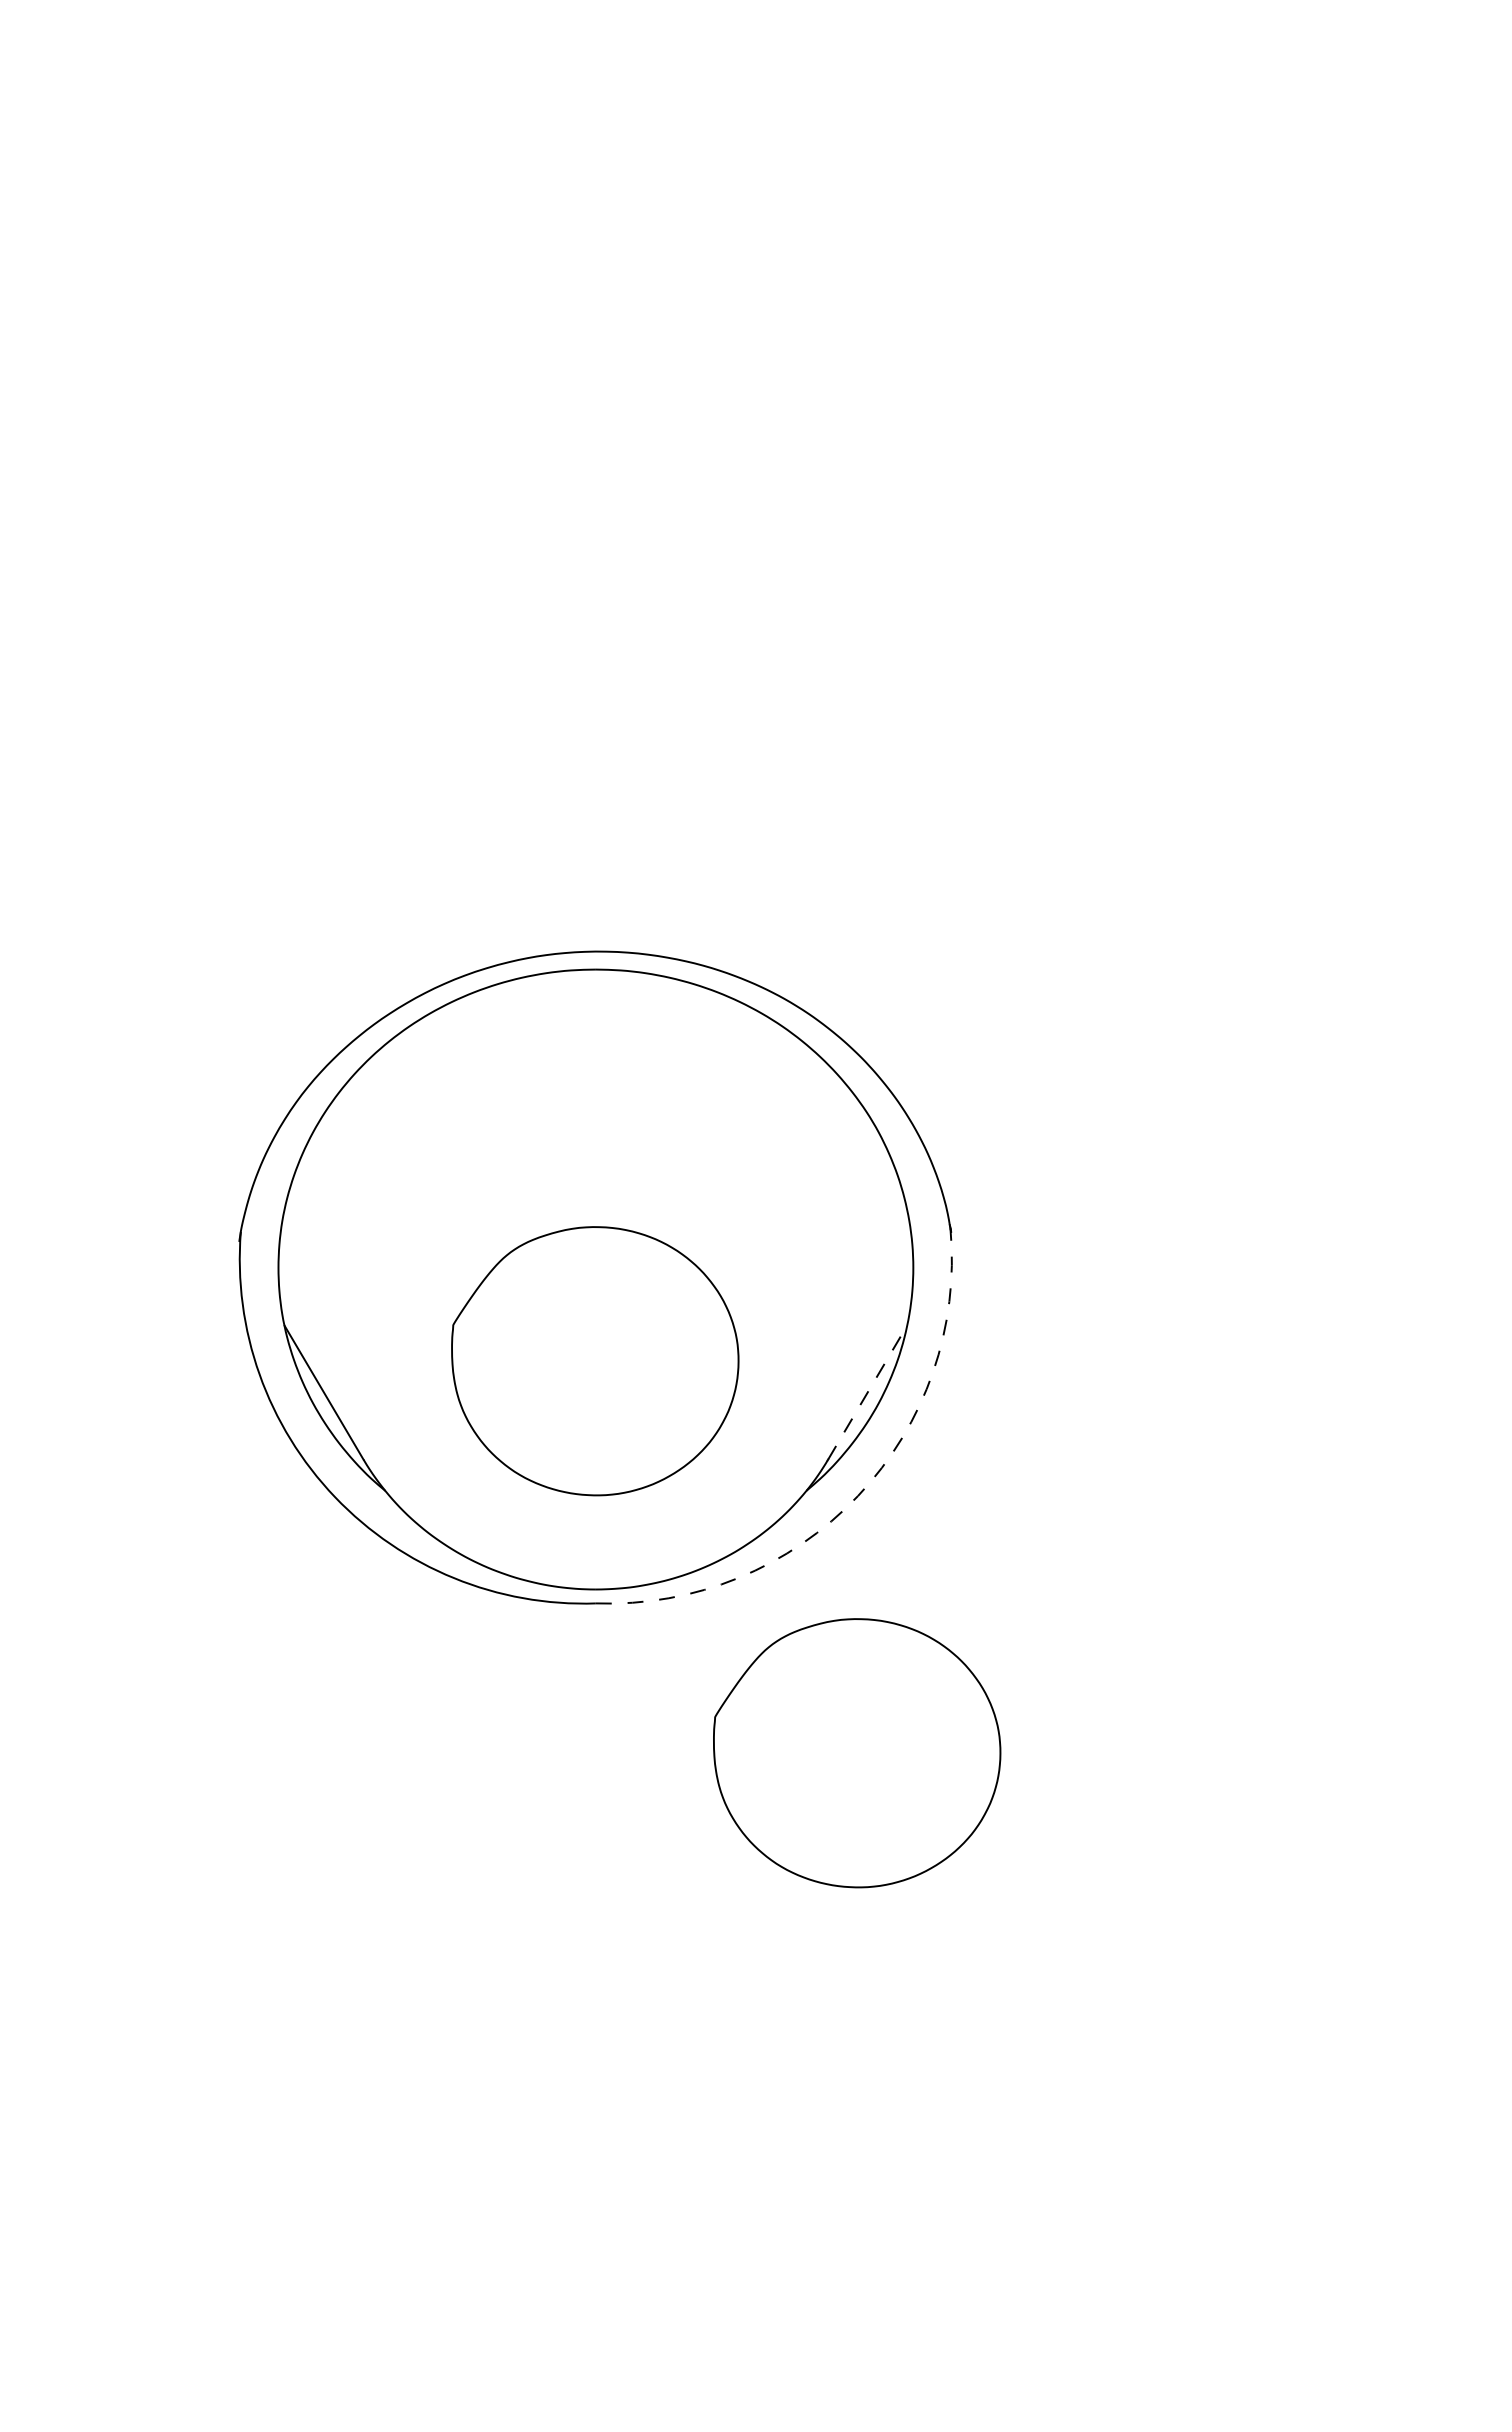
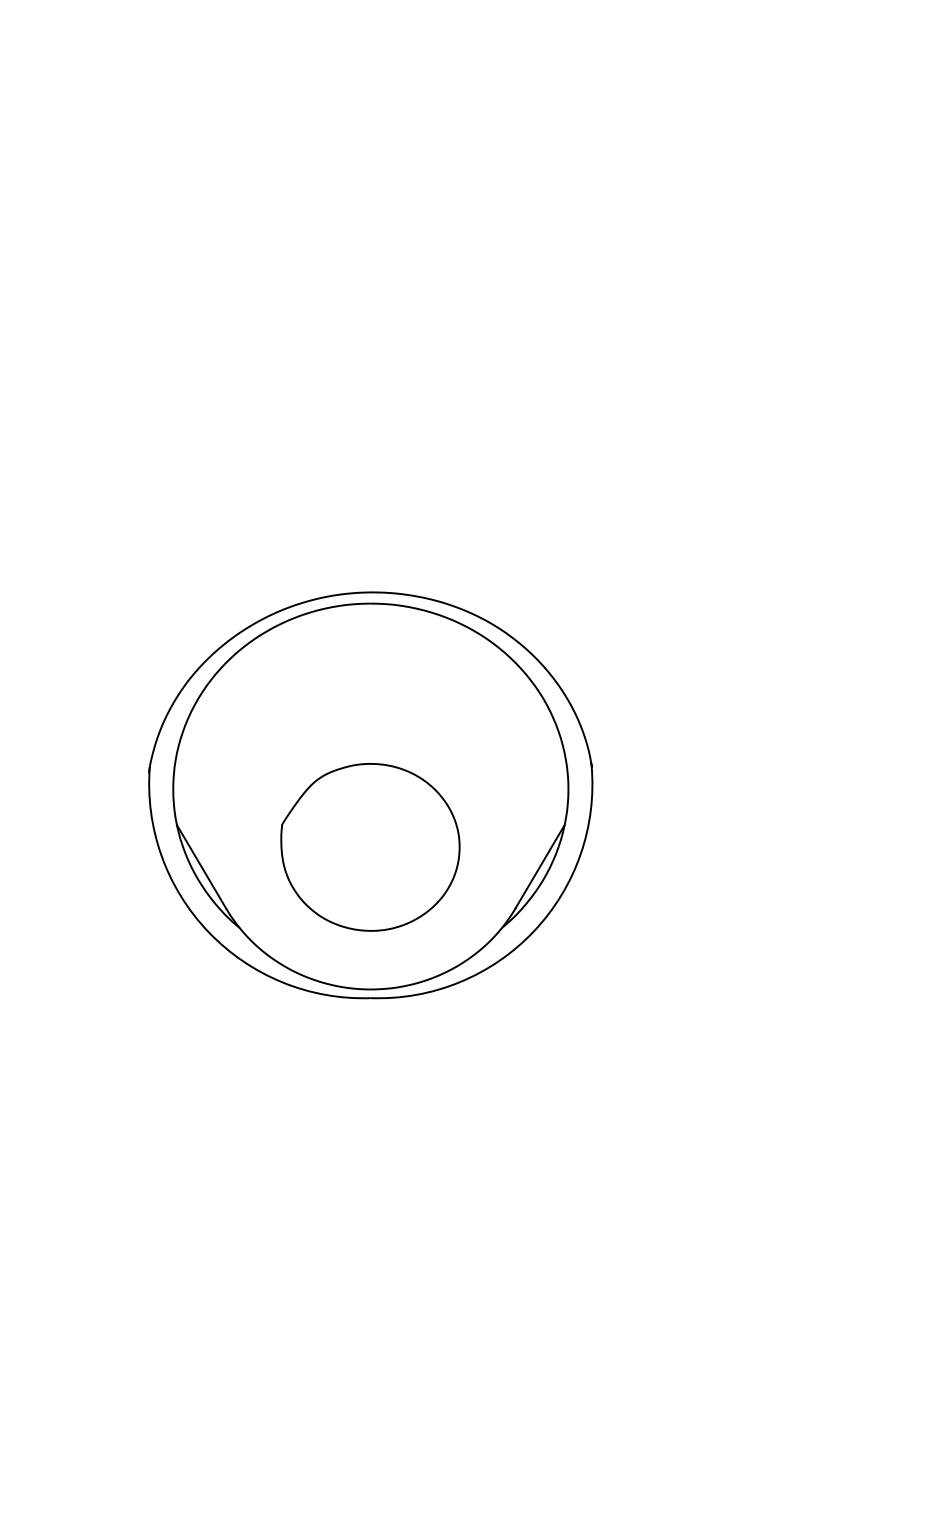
line: (868, 1391) -> (540, 866), dashed -> solid
arc: (857, 1496) -> (533, 931), dashed -> solid
part: (857, 1753) -> (533, 1091), removed

